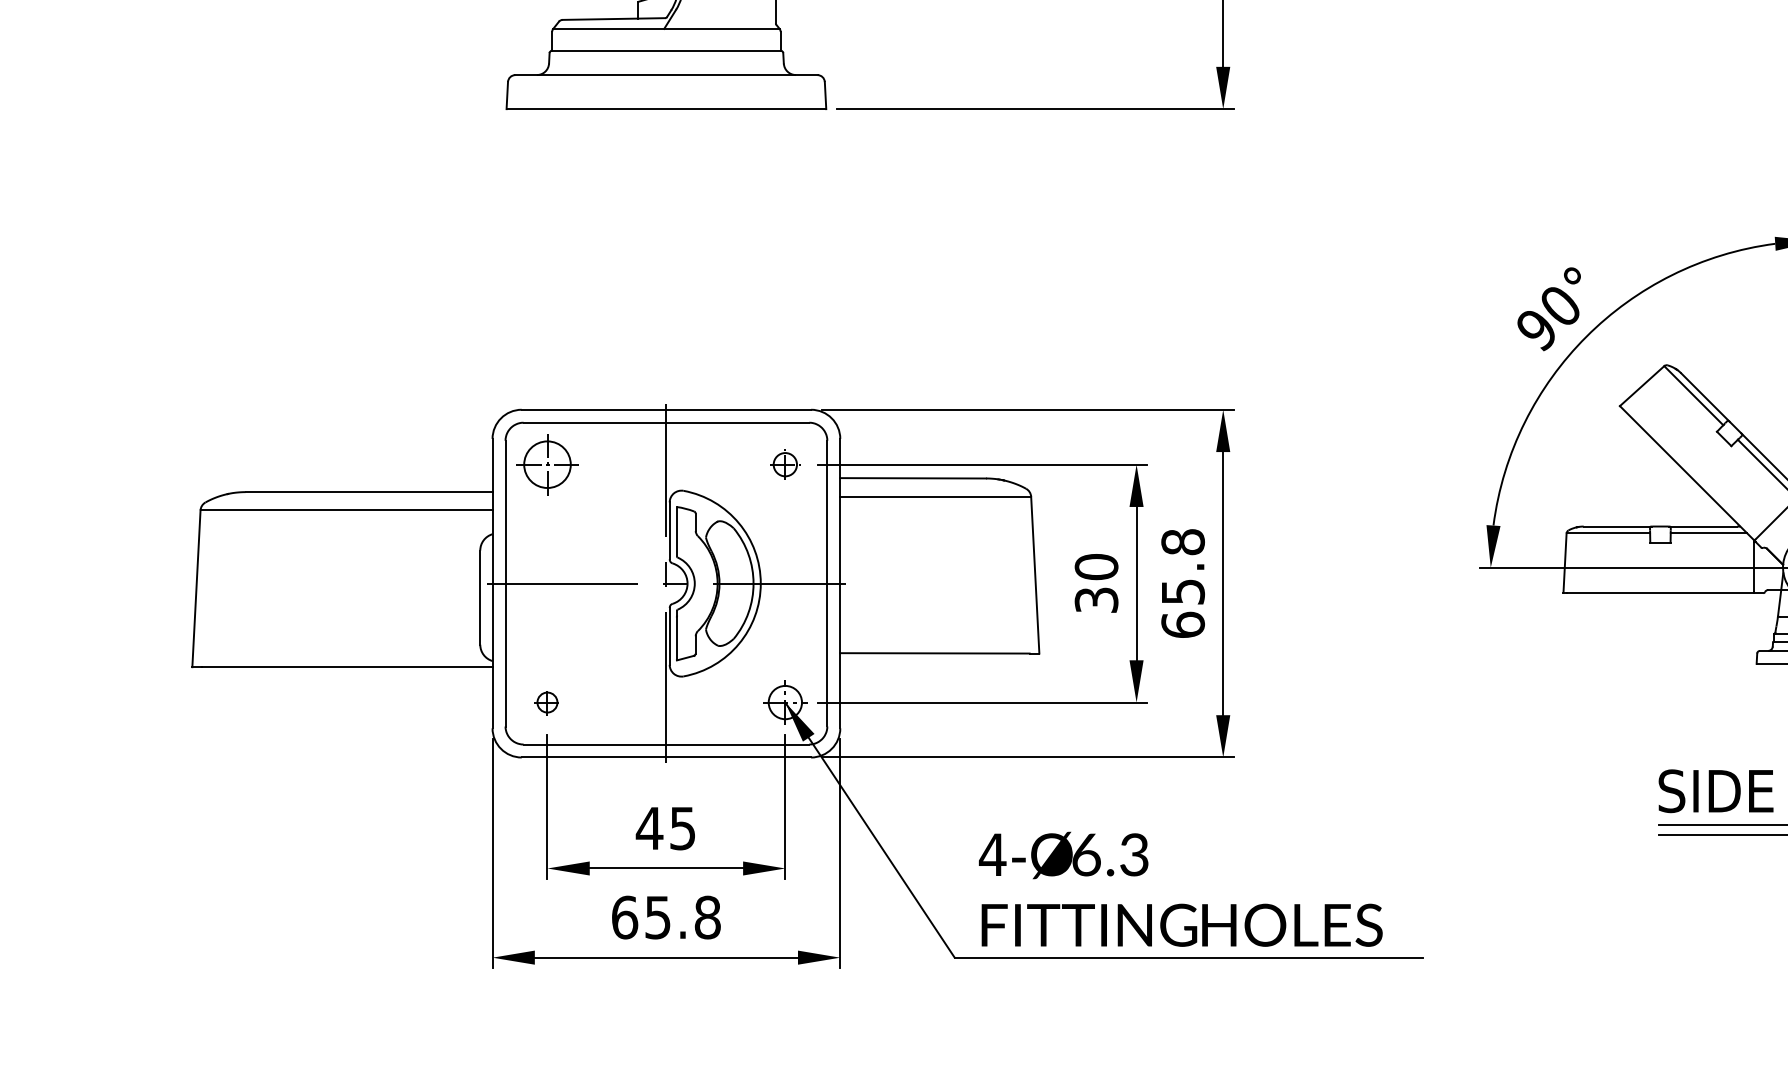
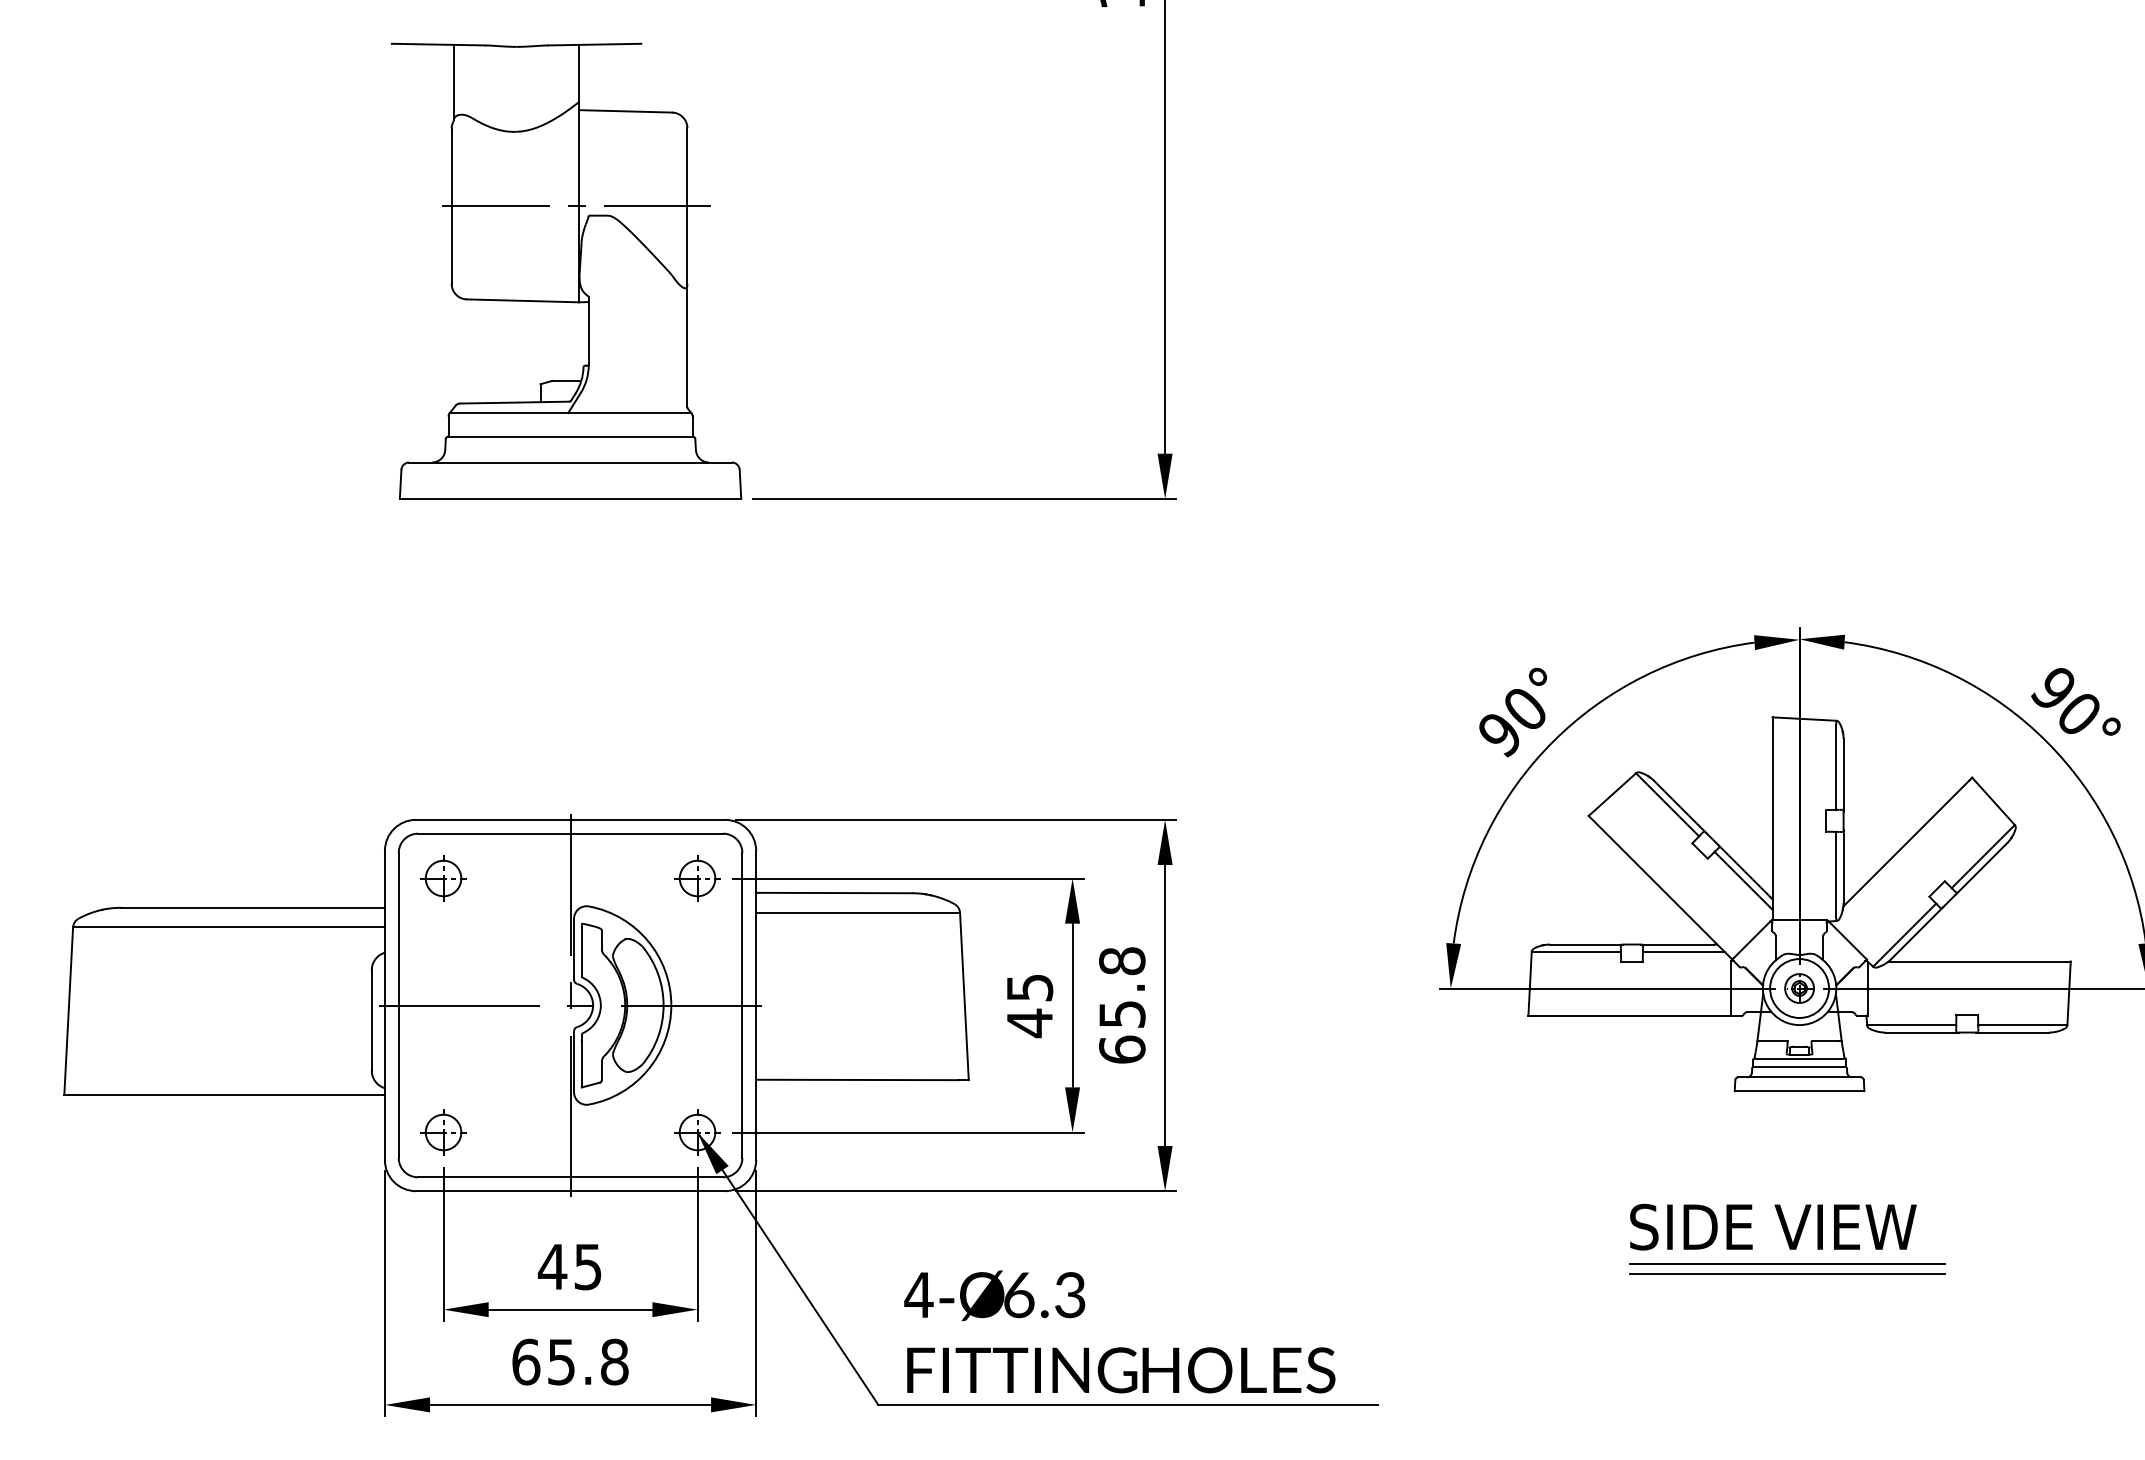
part: (547, 464) -> (443, 878), size x0.71
part: (785, 464) -> (697, 878), size x1.43
text: (1096, 583) -> (1029, 1005), 30 -> 45
part: (547, 702) -> (443, 1132), size x1.67

